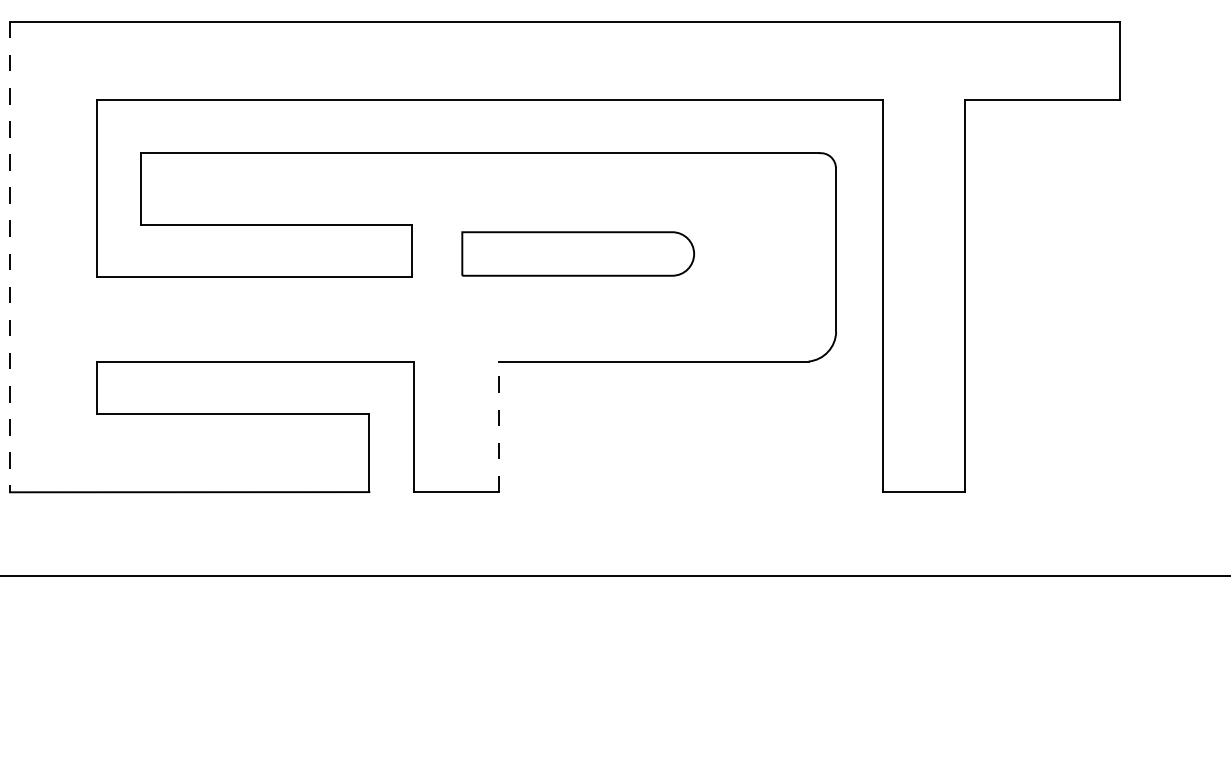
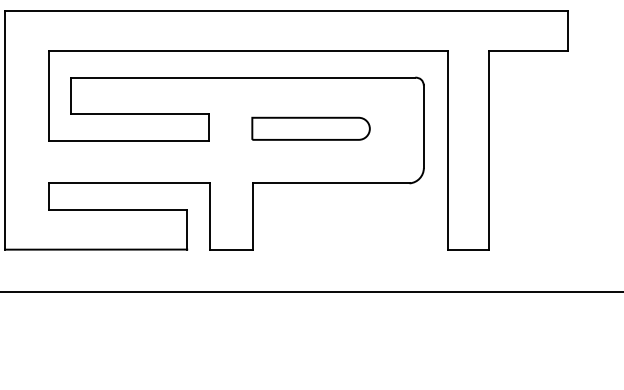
part: (577, 253) -> (310, 128), moved
line: (9, 257) -> (4, 130), dashed -> solid
line: (498, 426) -> (252, 216), dashed -> solid

